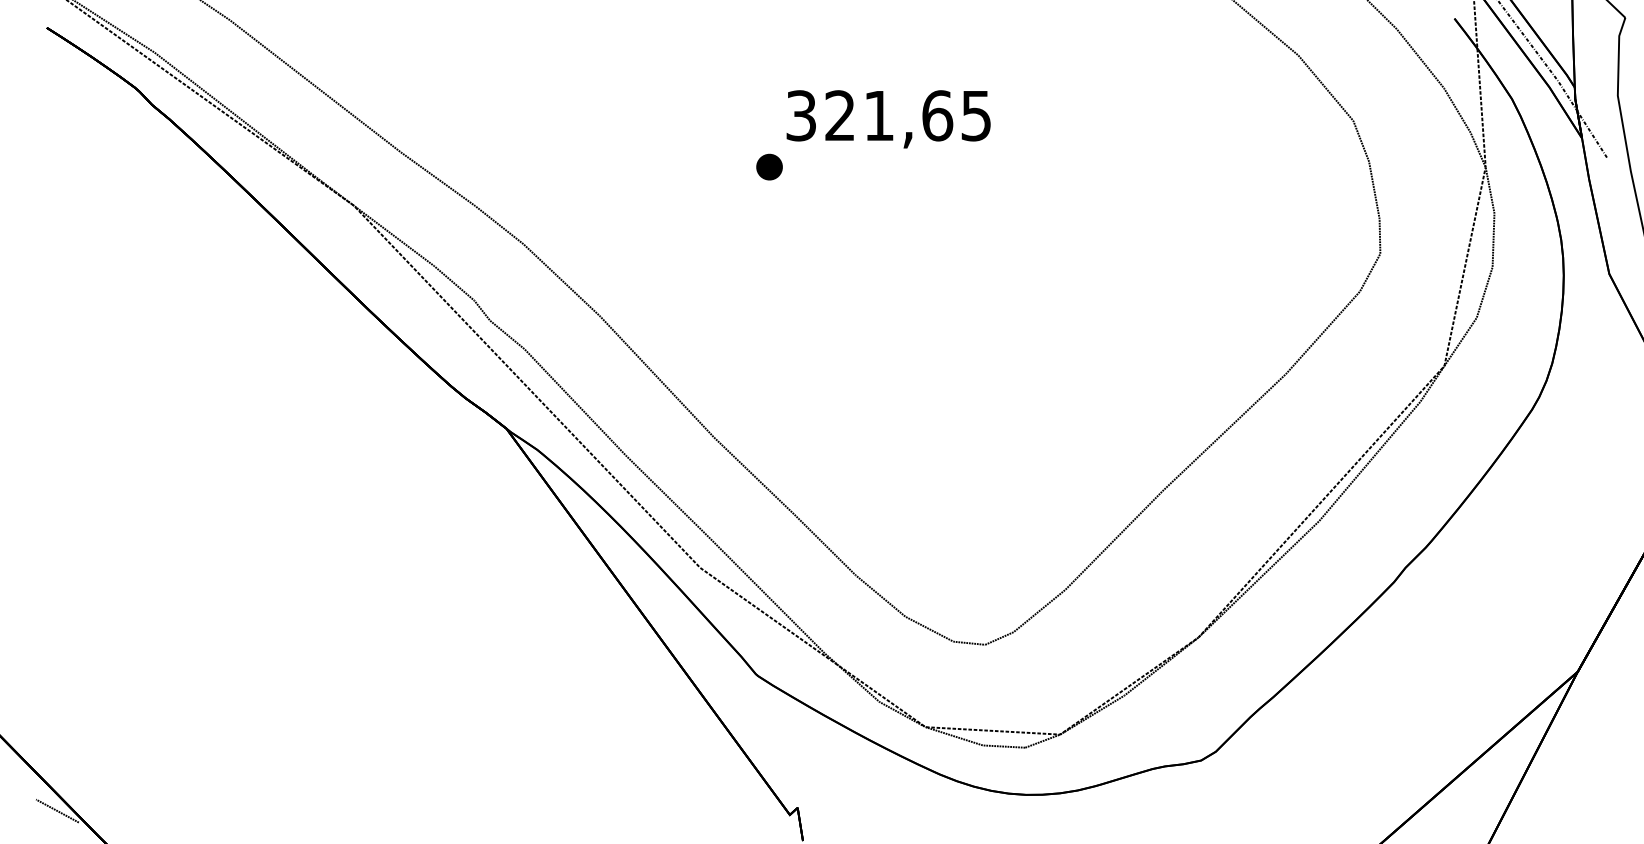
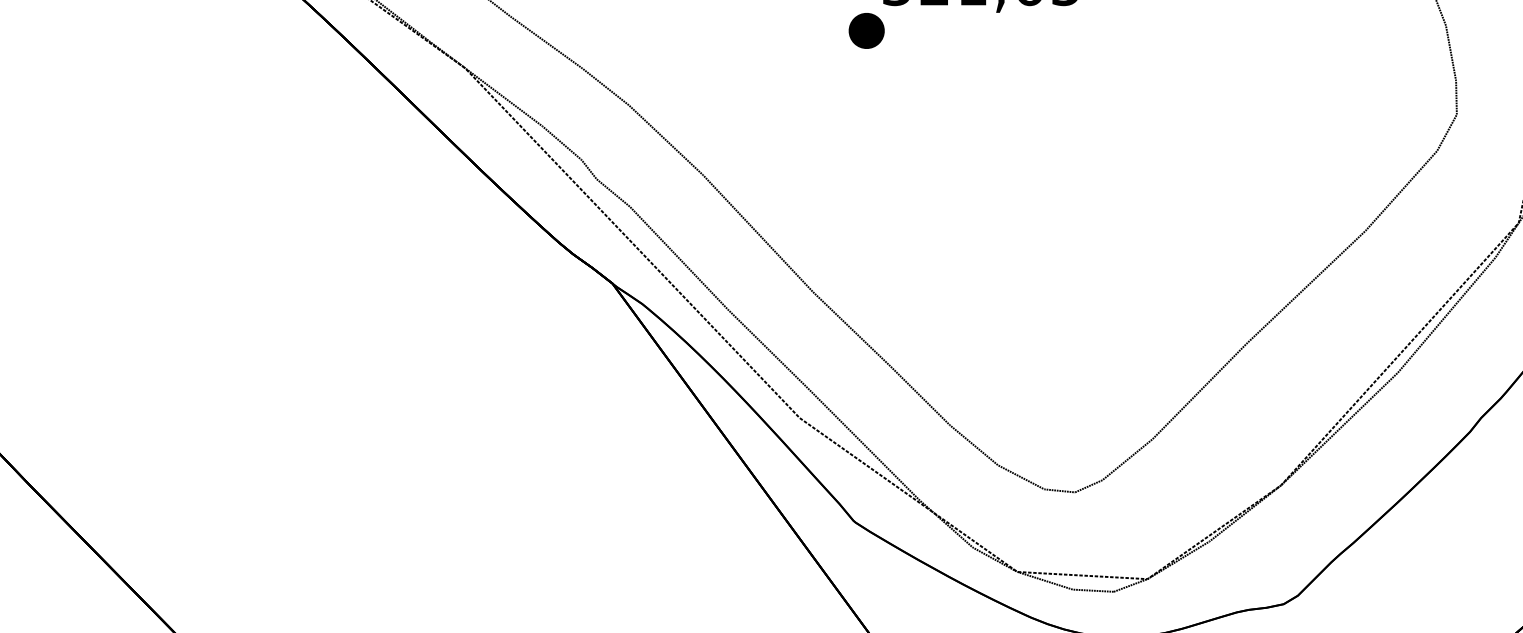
part: (769, 166) -> (866, 30), size x1.4

